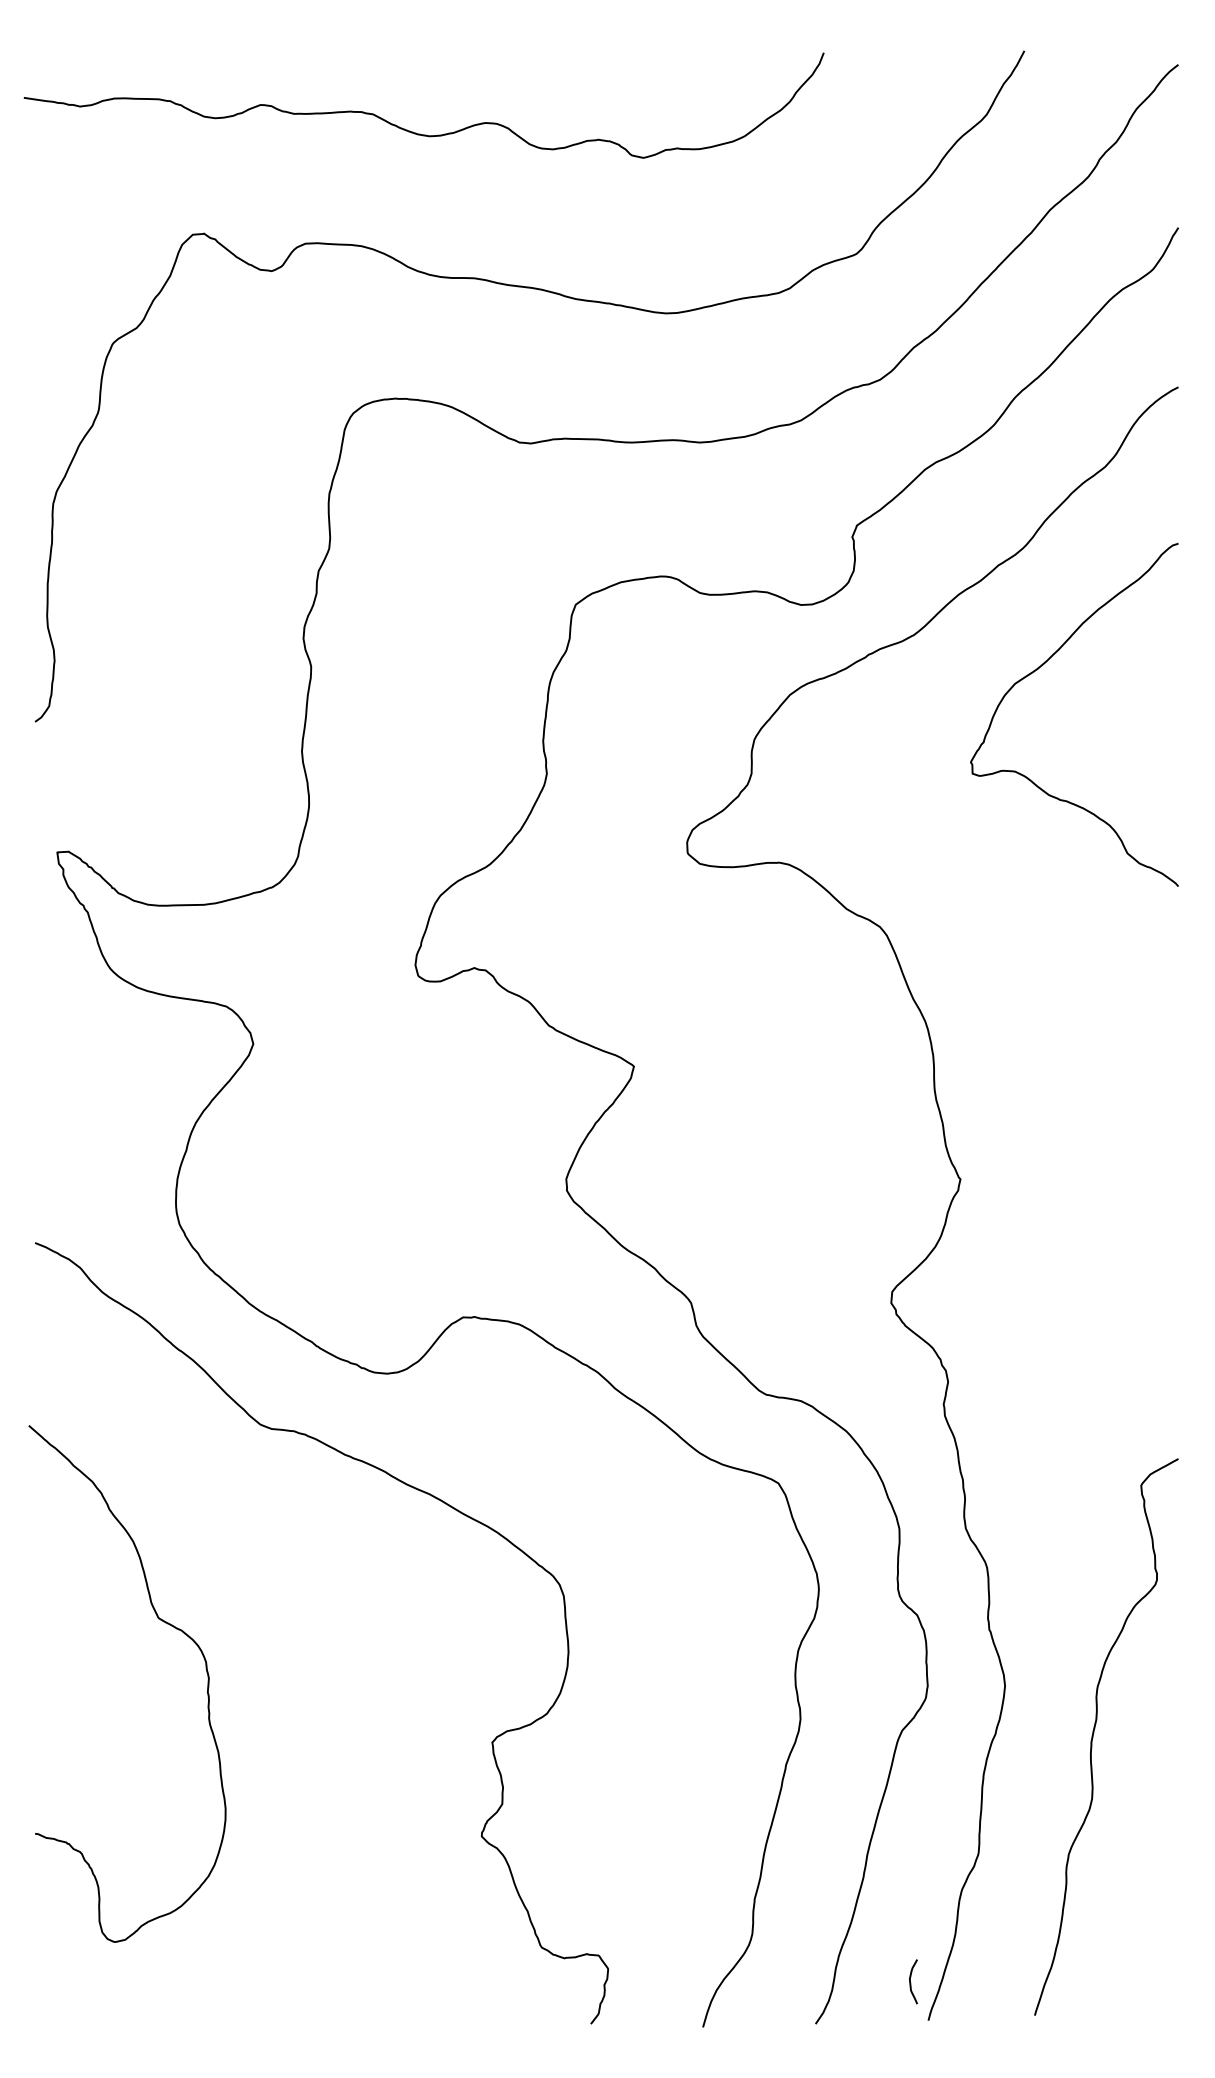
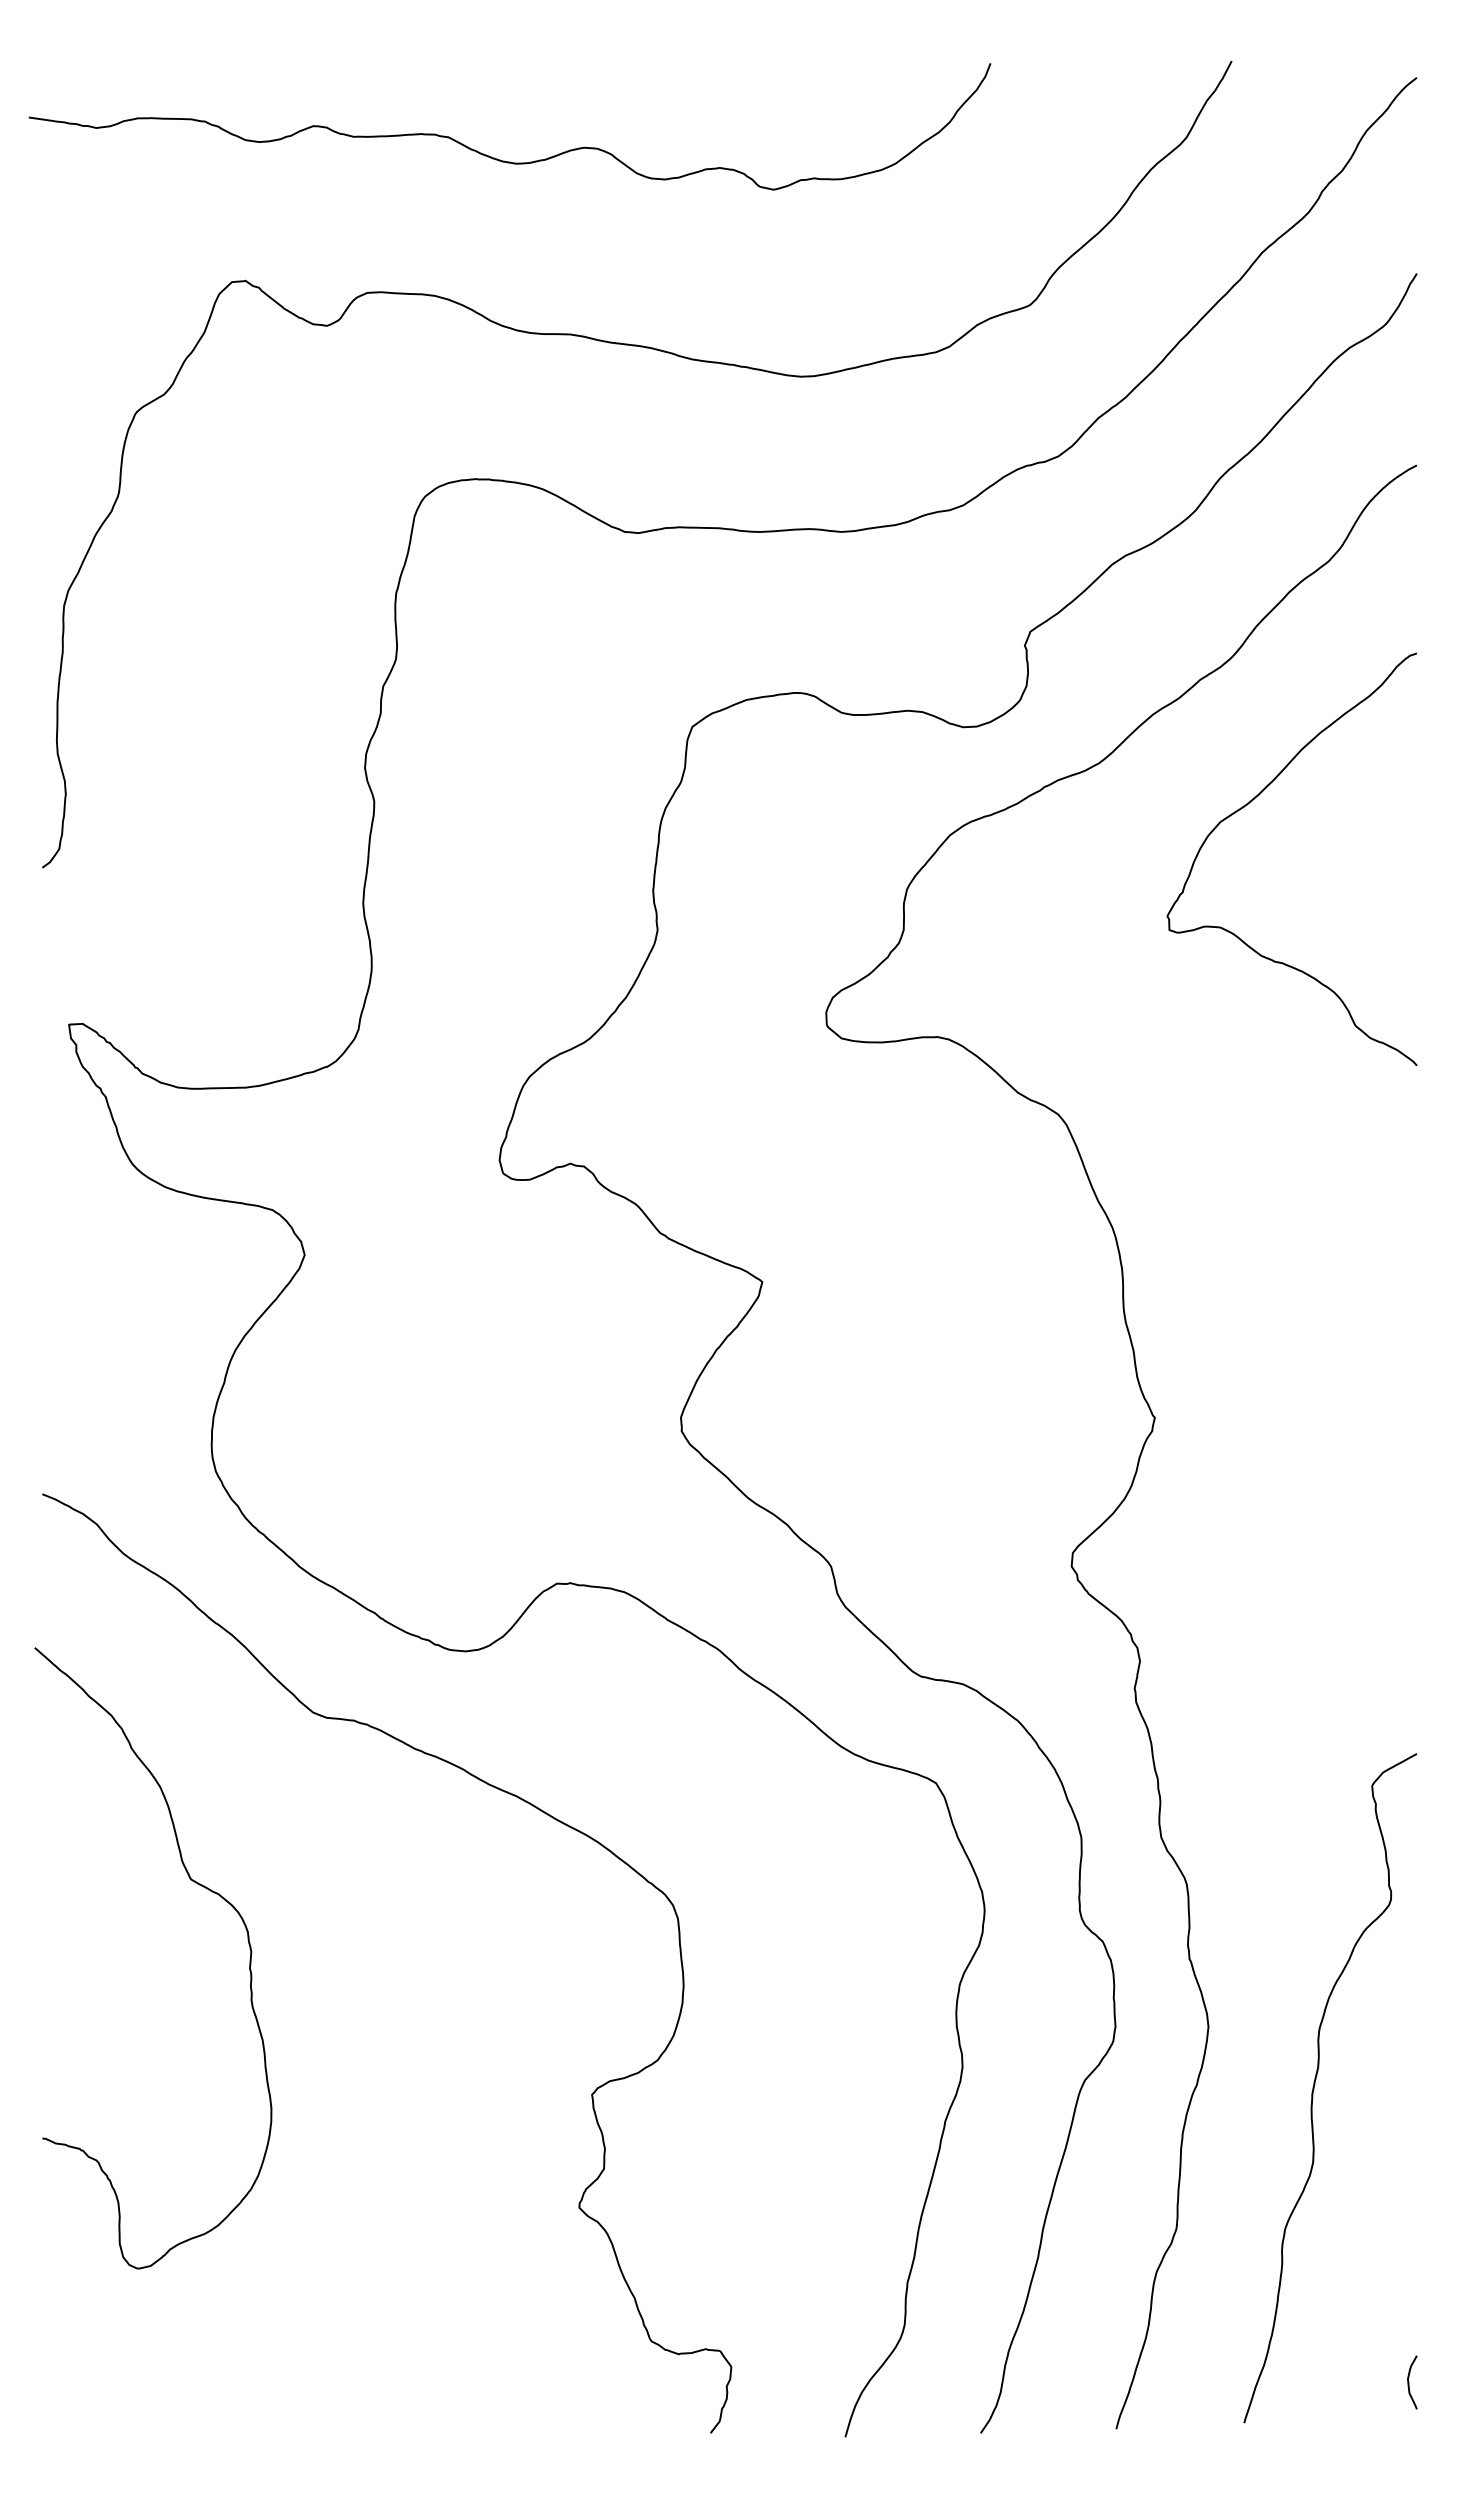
curve: (162, 1621) -> (195, 1883), moved
curve: (911, 1981) -> (1409, 2382), moved

